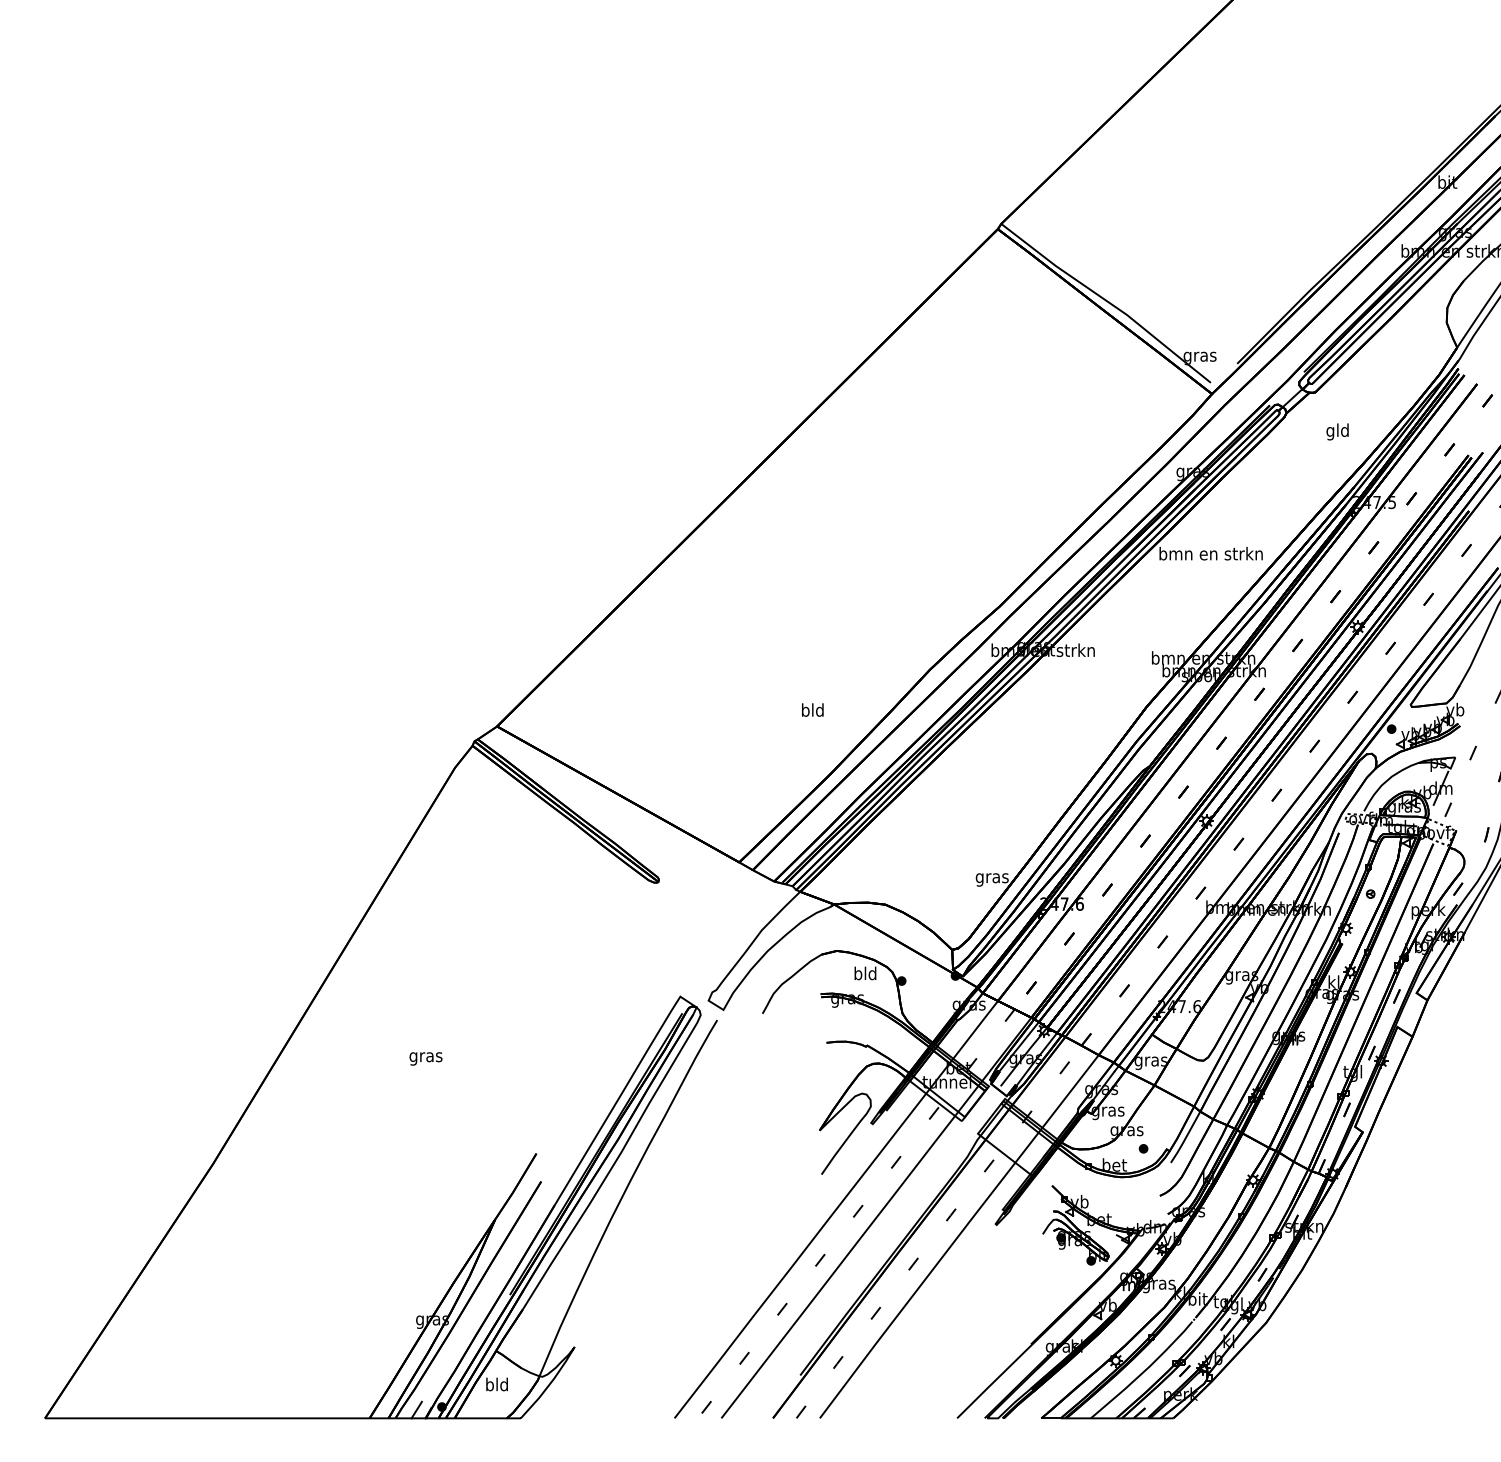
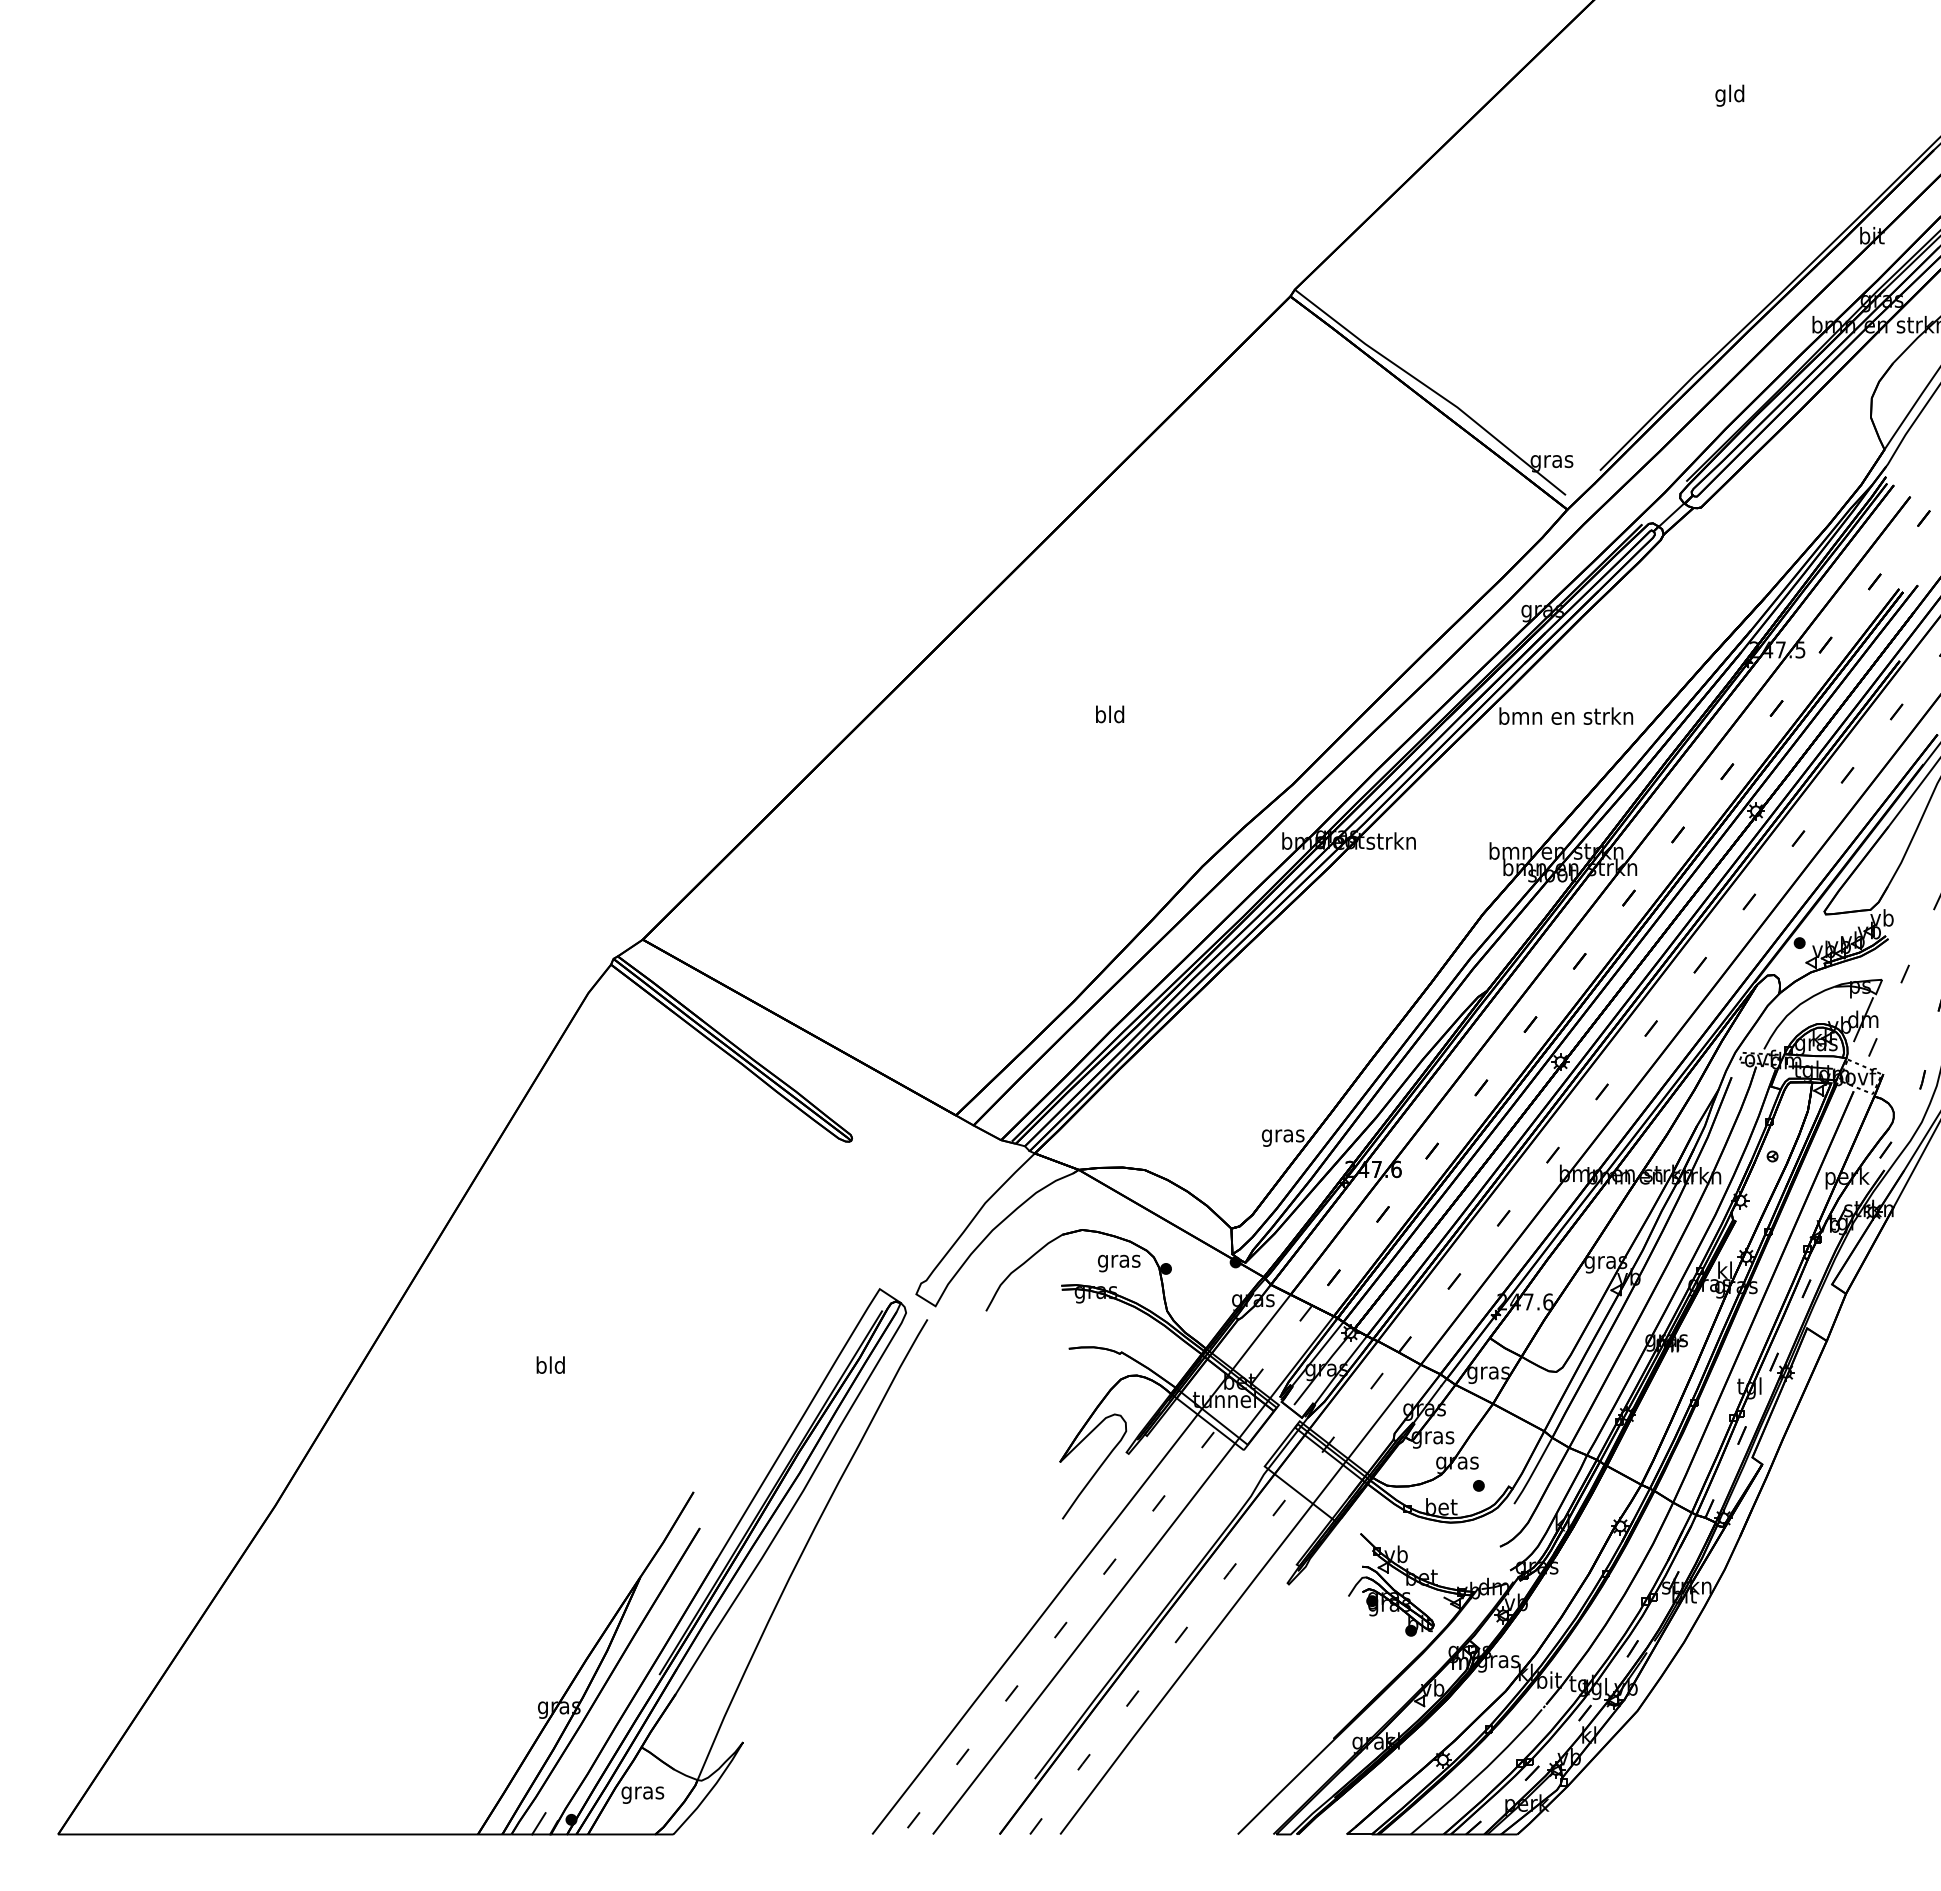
text: (1337, 431) -> (1729, 95), moved
text: (813, 710) -> (1110, 714), moved
text: (865, 975) -> (1119, 1261), bld -> gras
text: (425, 1057) -> (550, 1367), gras -> bld
text: (496, 1385) -> (642, 1792), bld -> gras

